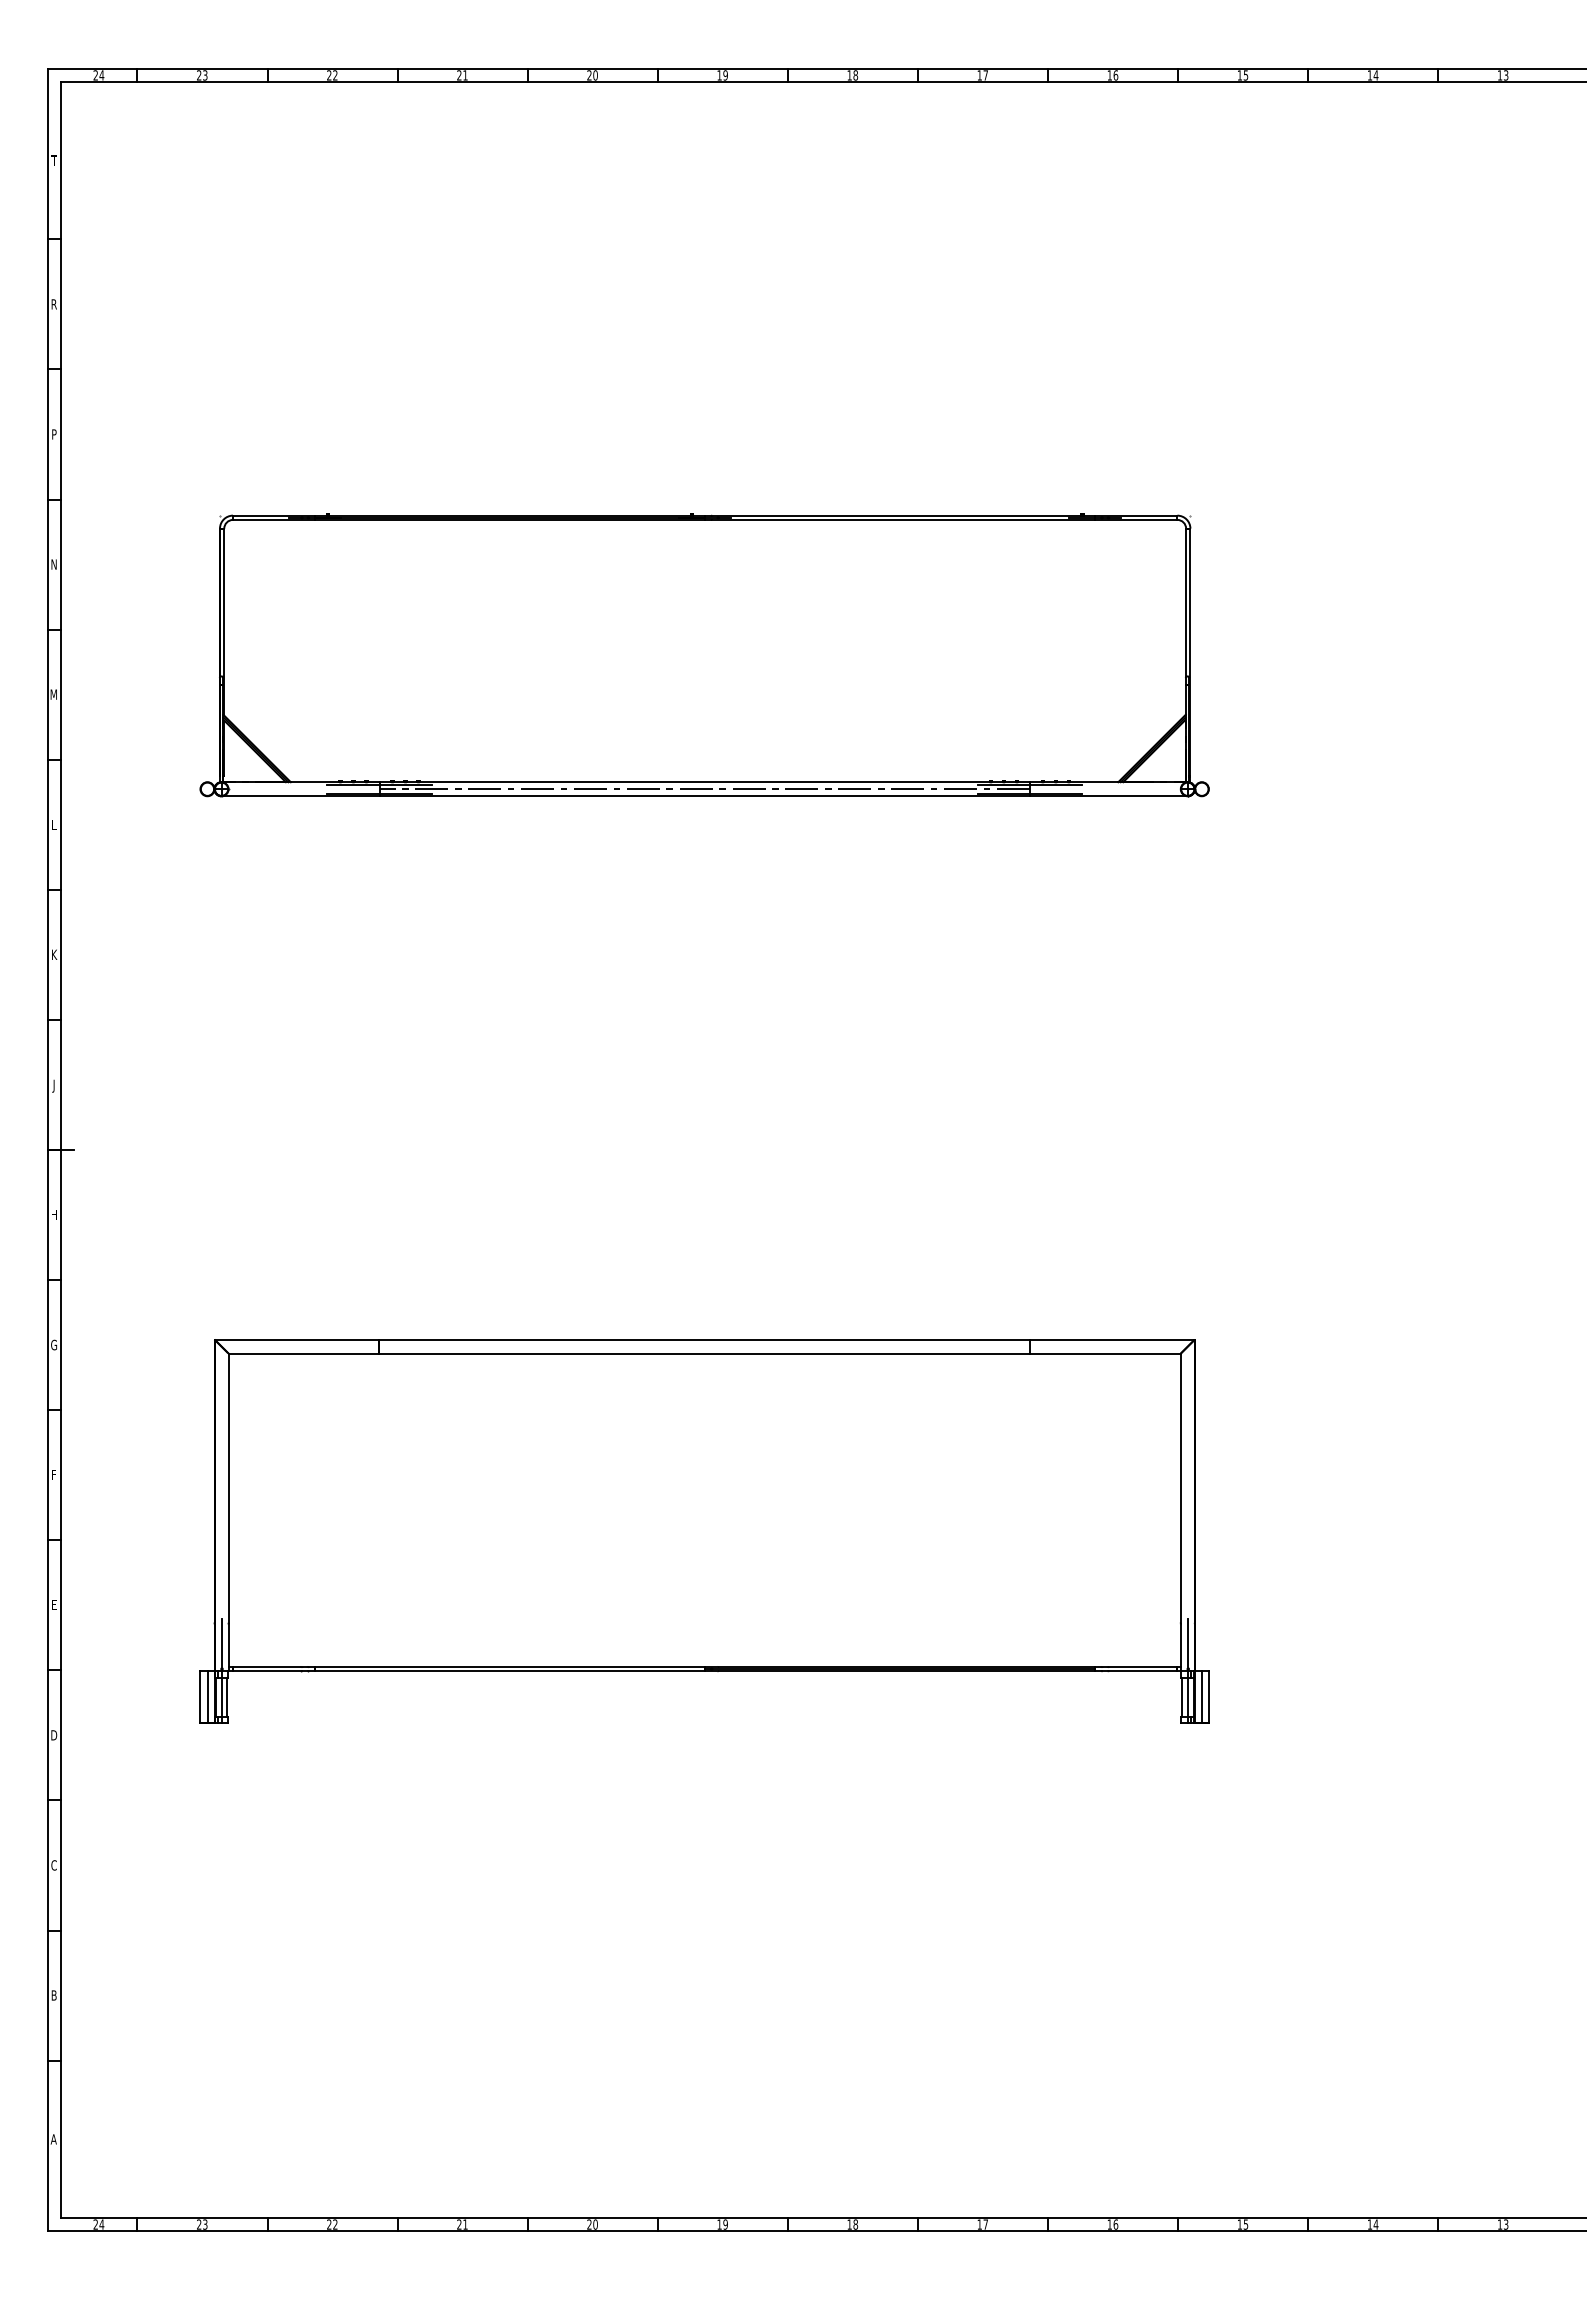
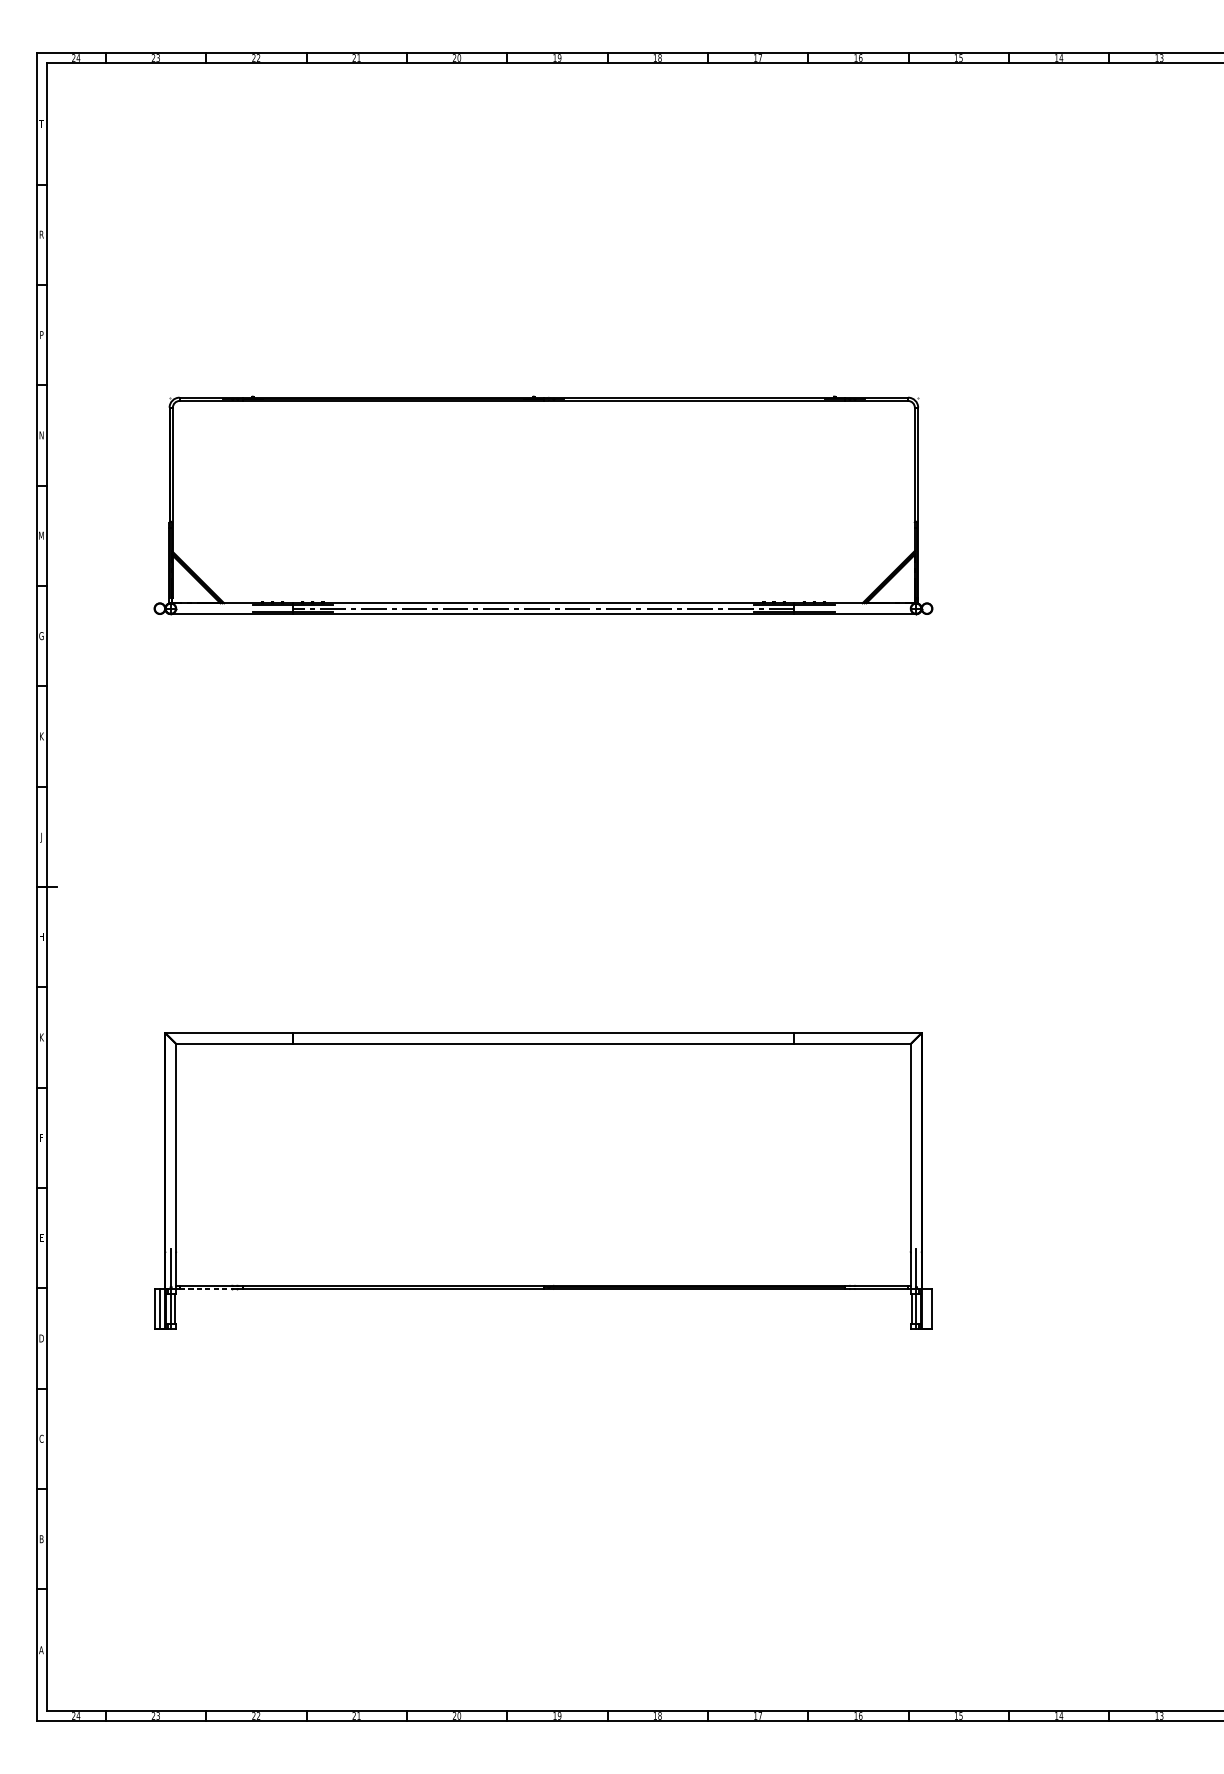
text: (53, 824) -> (41, 635), L -> G
text: (54, 1344) -> (41, 1037), G -> K
line: (267, 1671) -> (206, 1289), solid -> dashed
line: (1201, 1697) -> (926, 1309), removed

